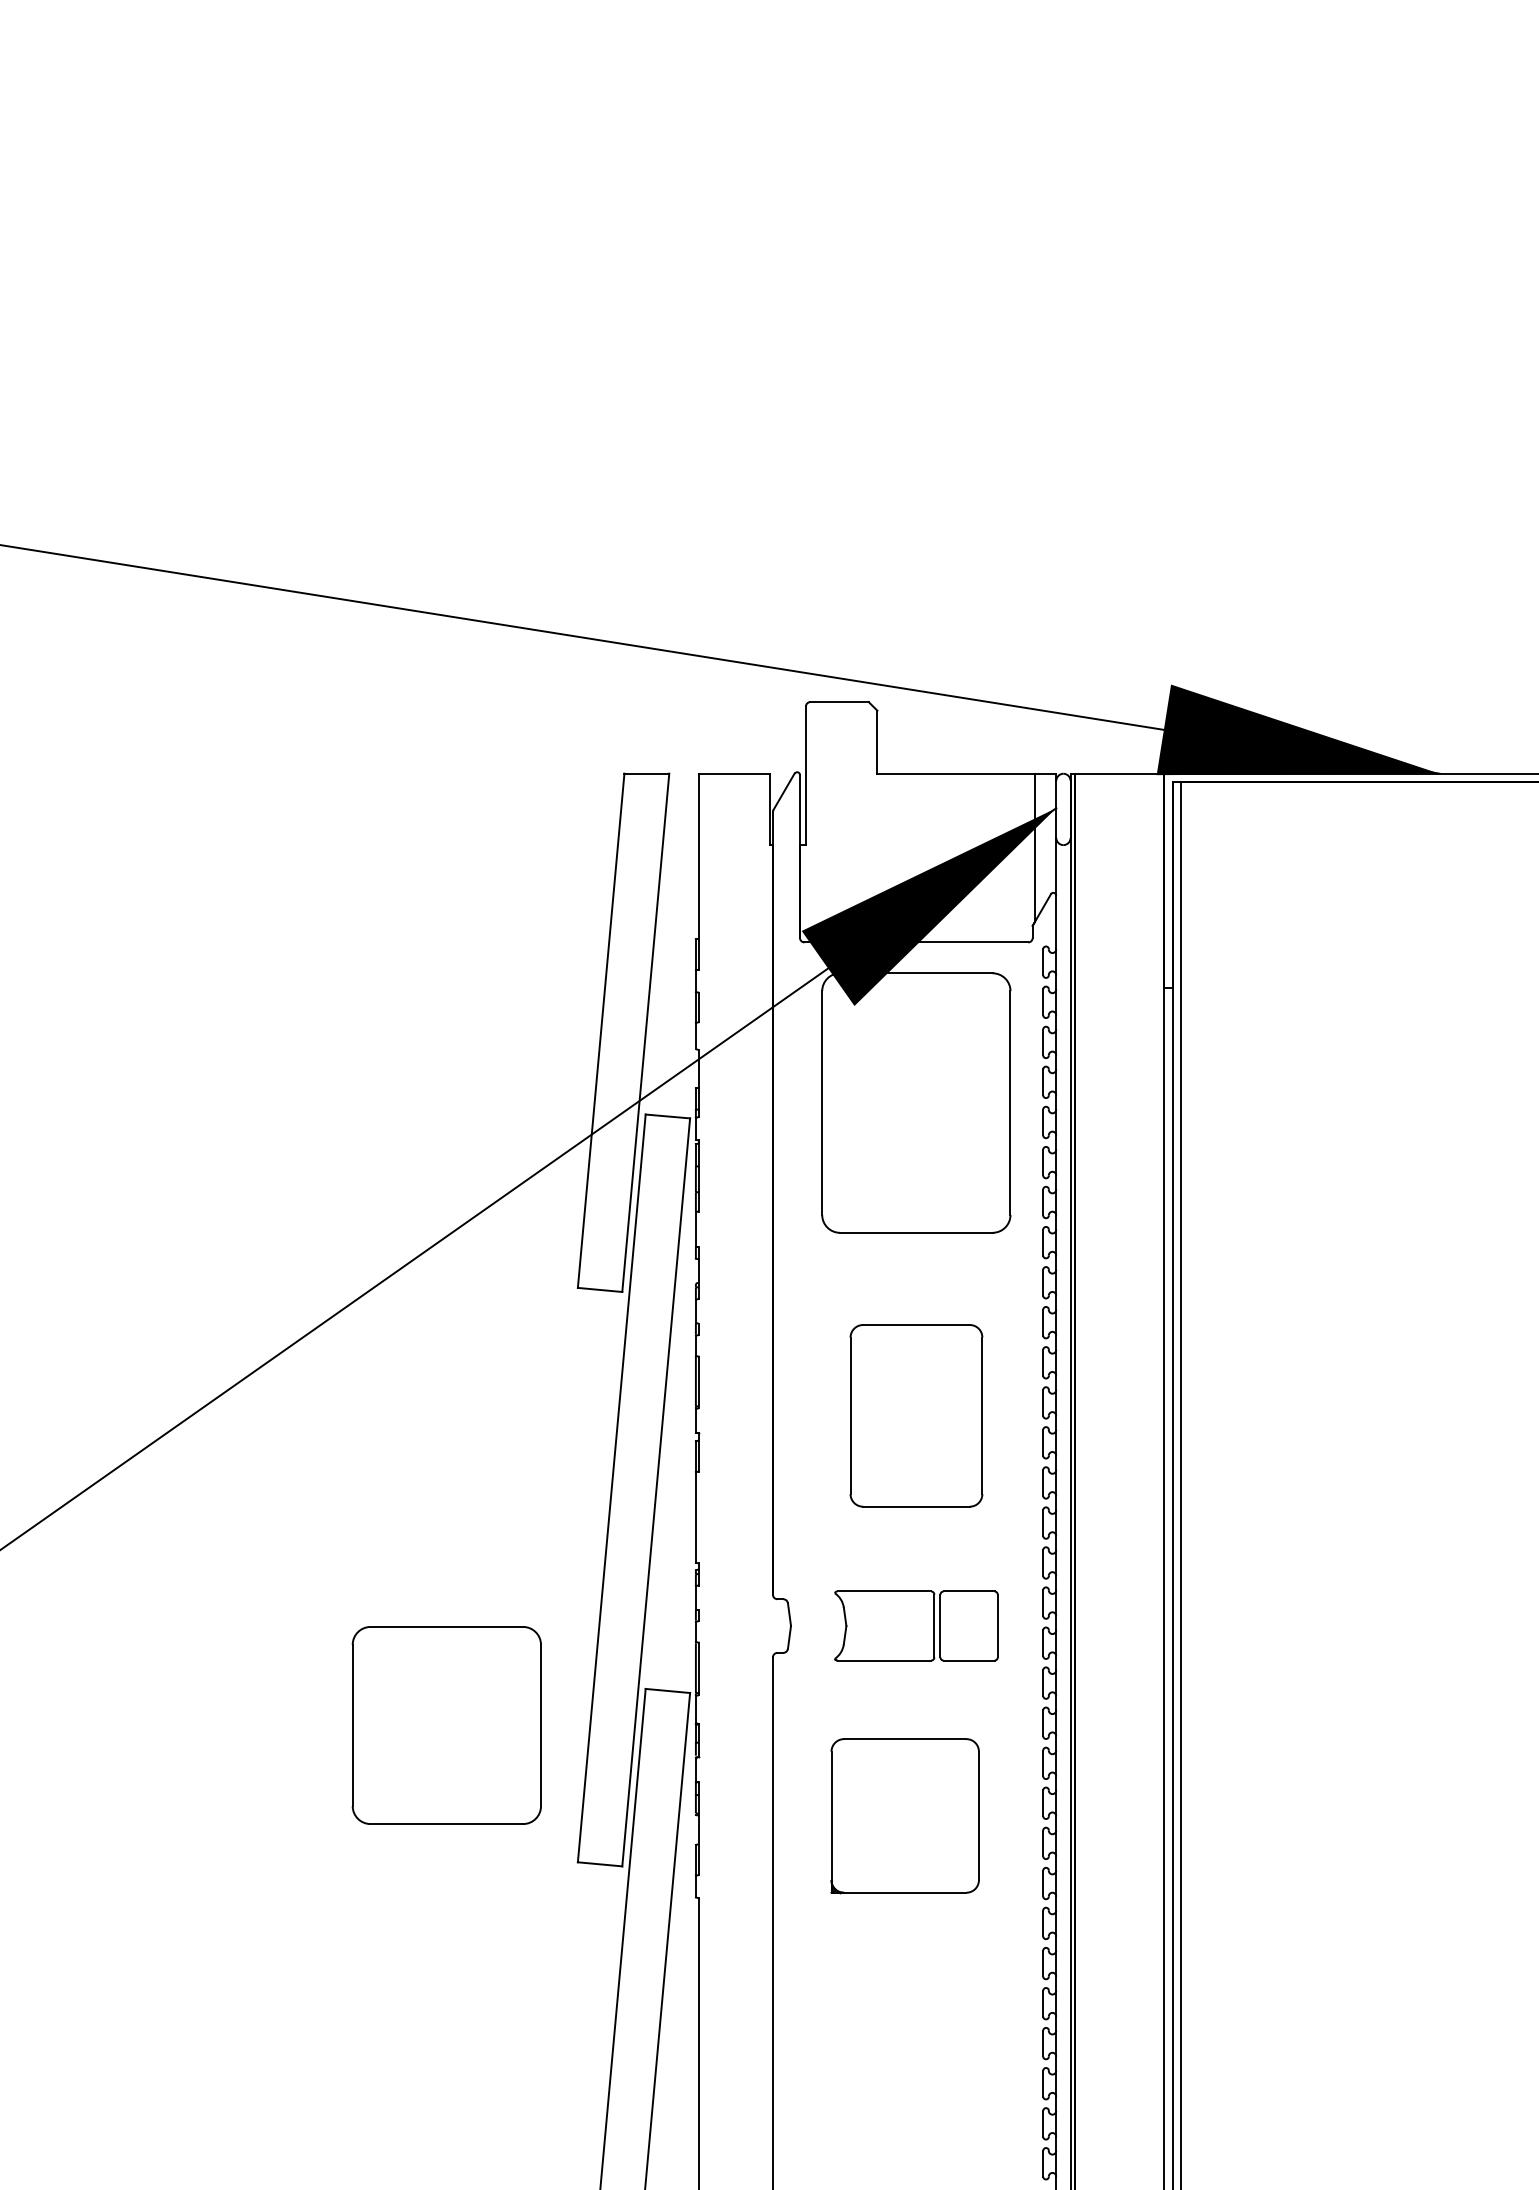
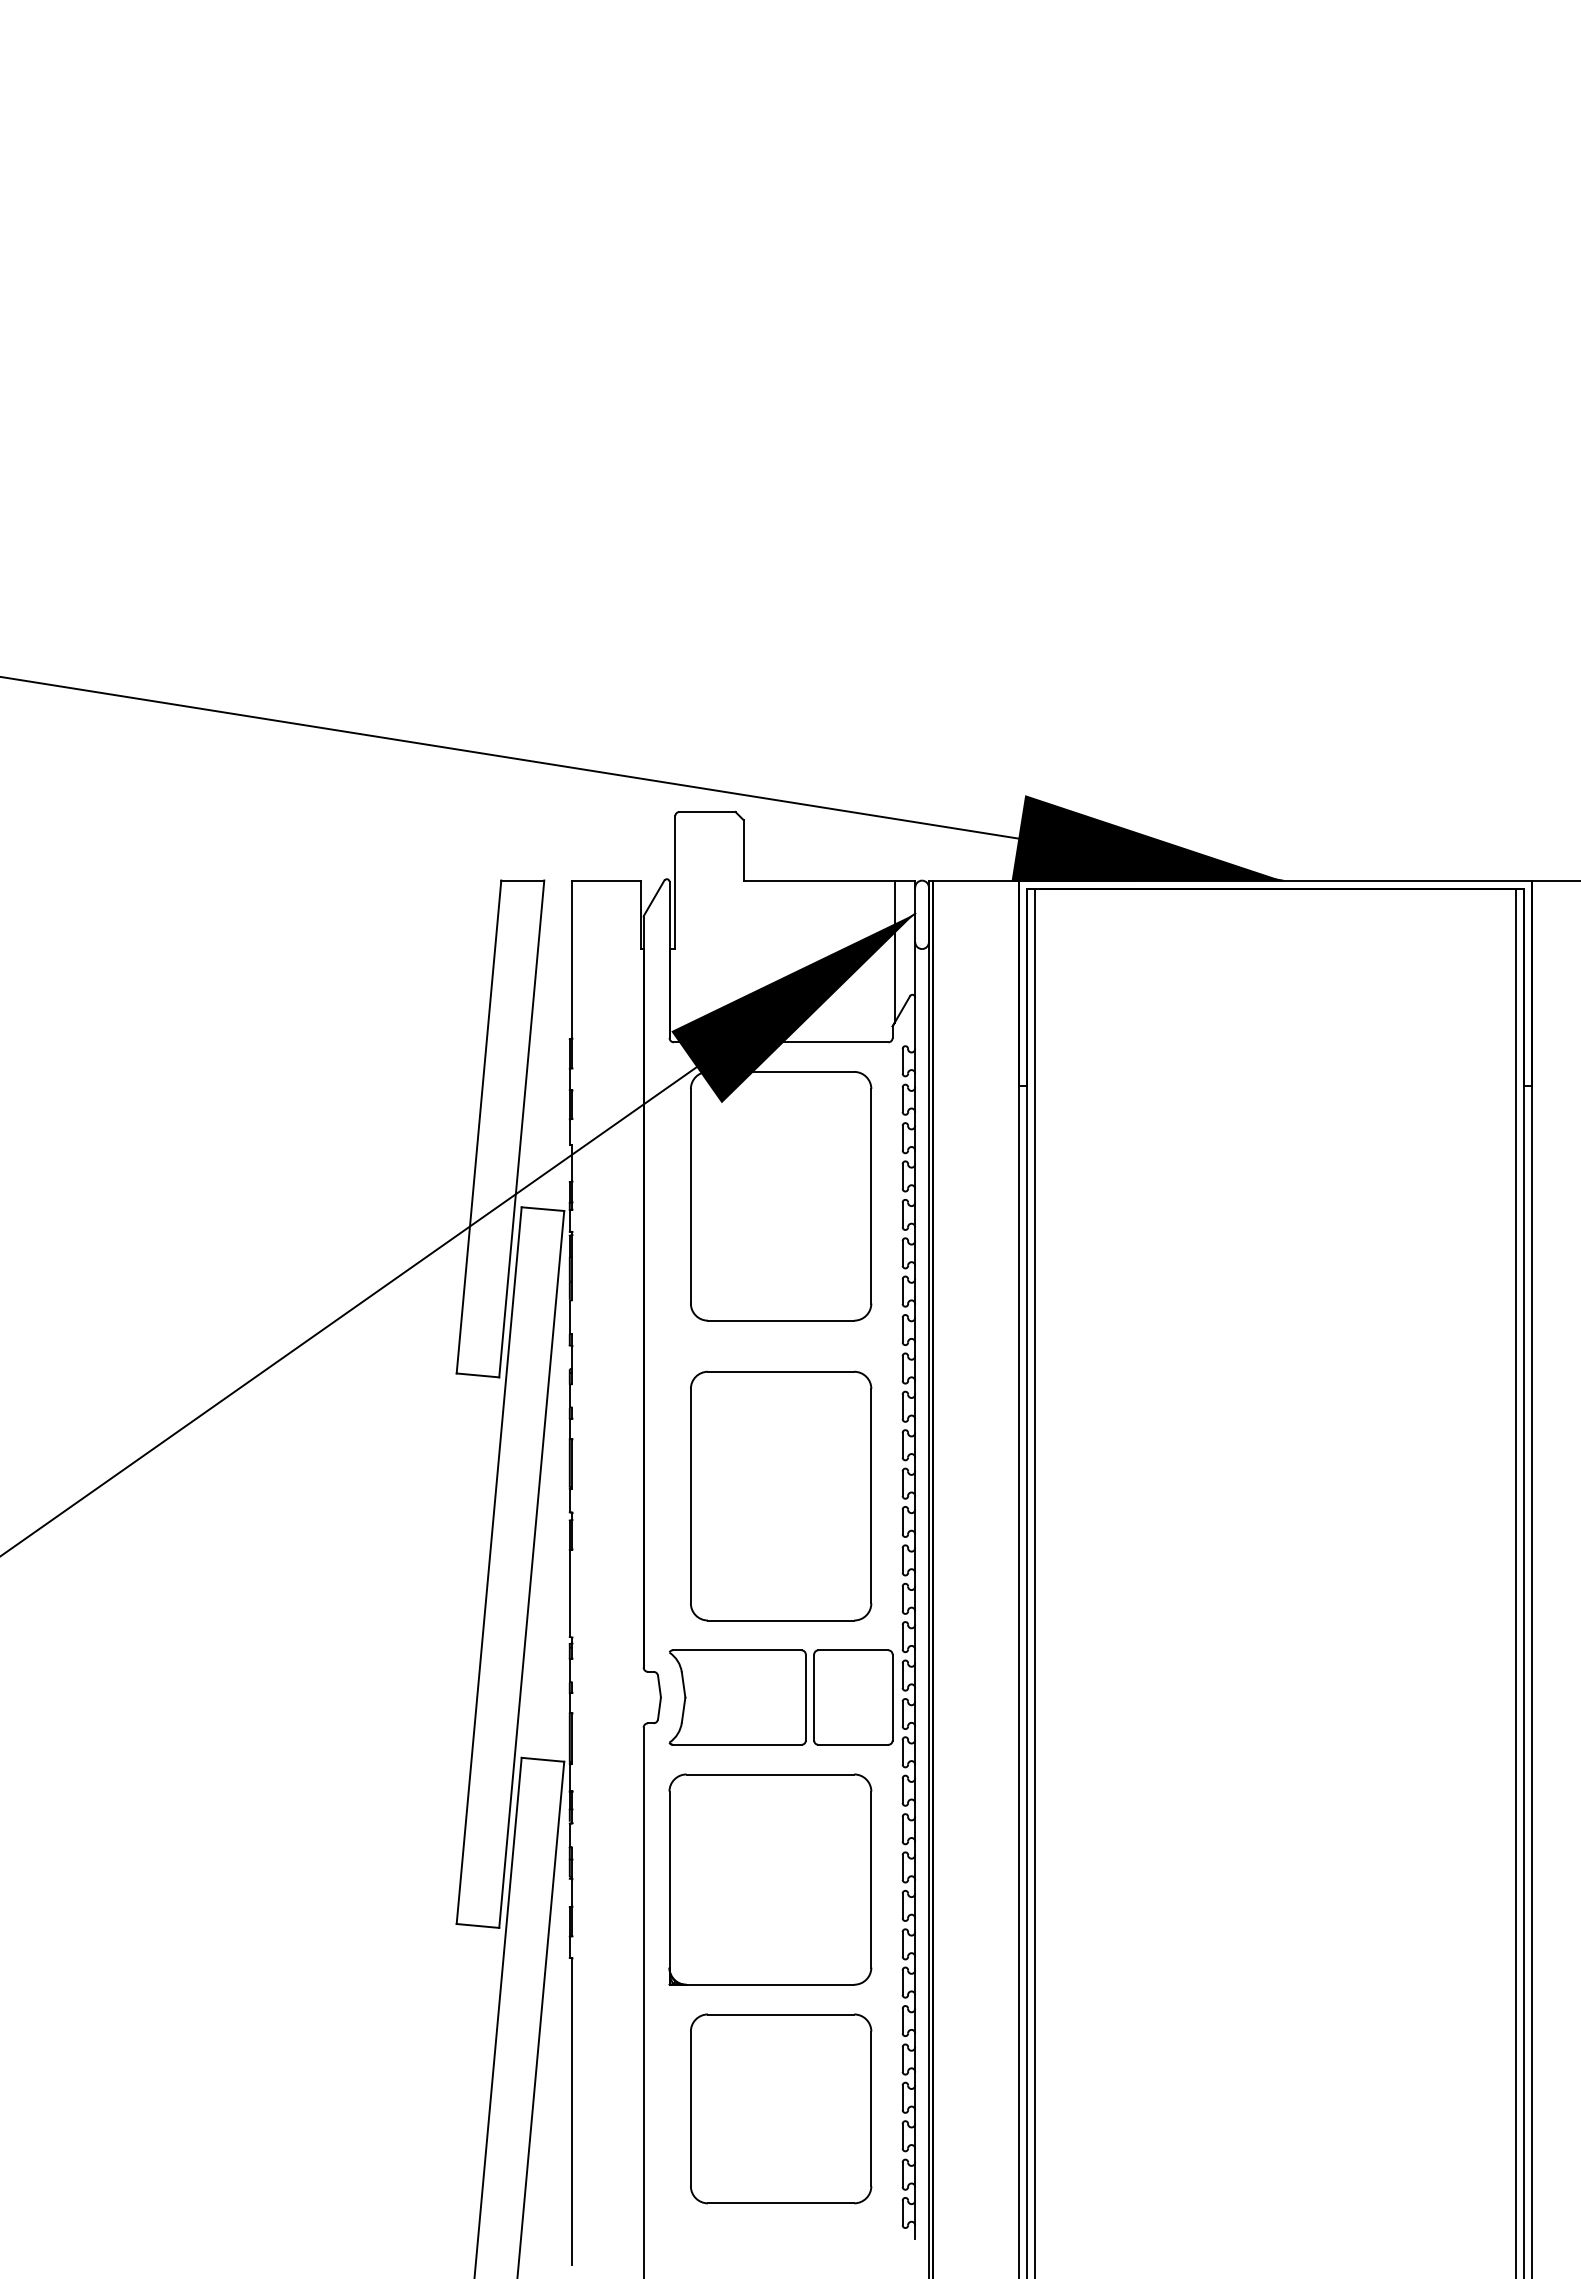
part: (916, 1415) -> (781, 1495), size x1.43
part: (915, 1625) -> (780, 1697), size x1.43
part: (447, 1725) -> (781, 2108), moved
part: (905, 1815) -> (770, 1879), size x1.43

